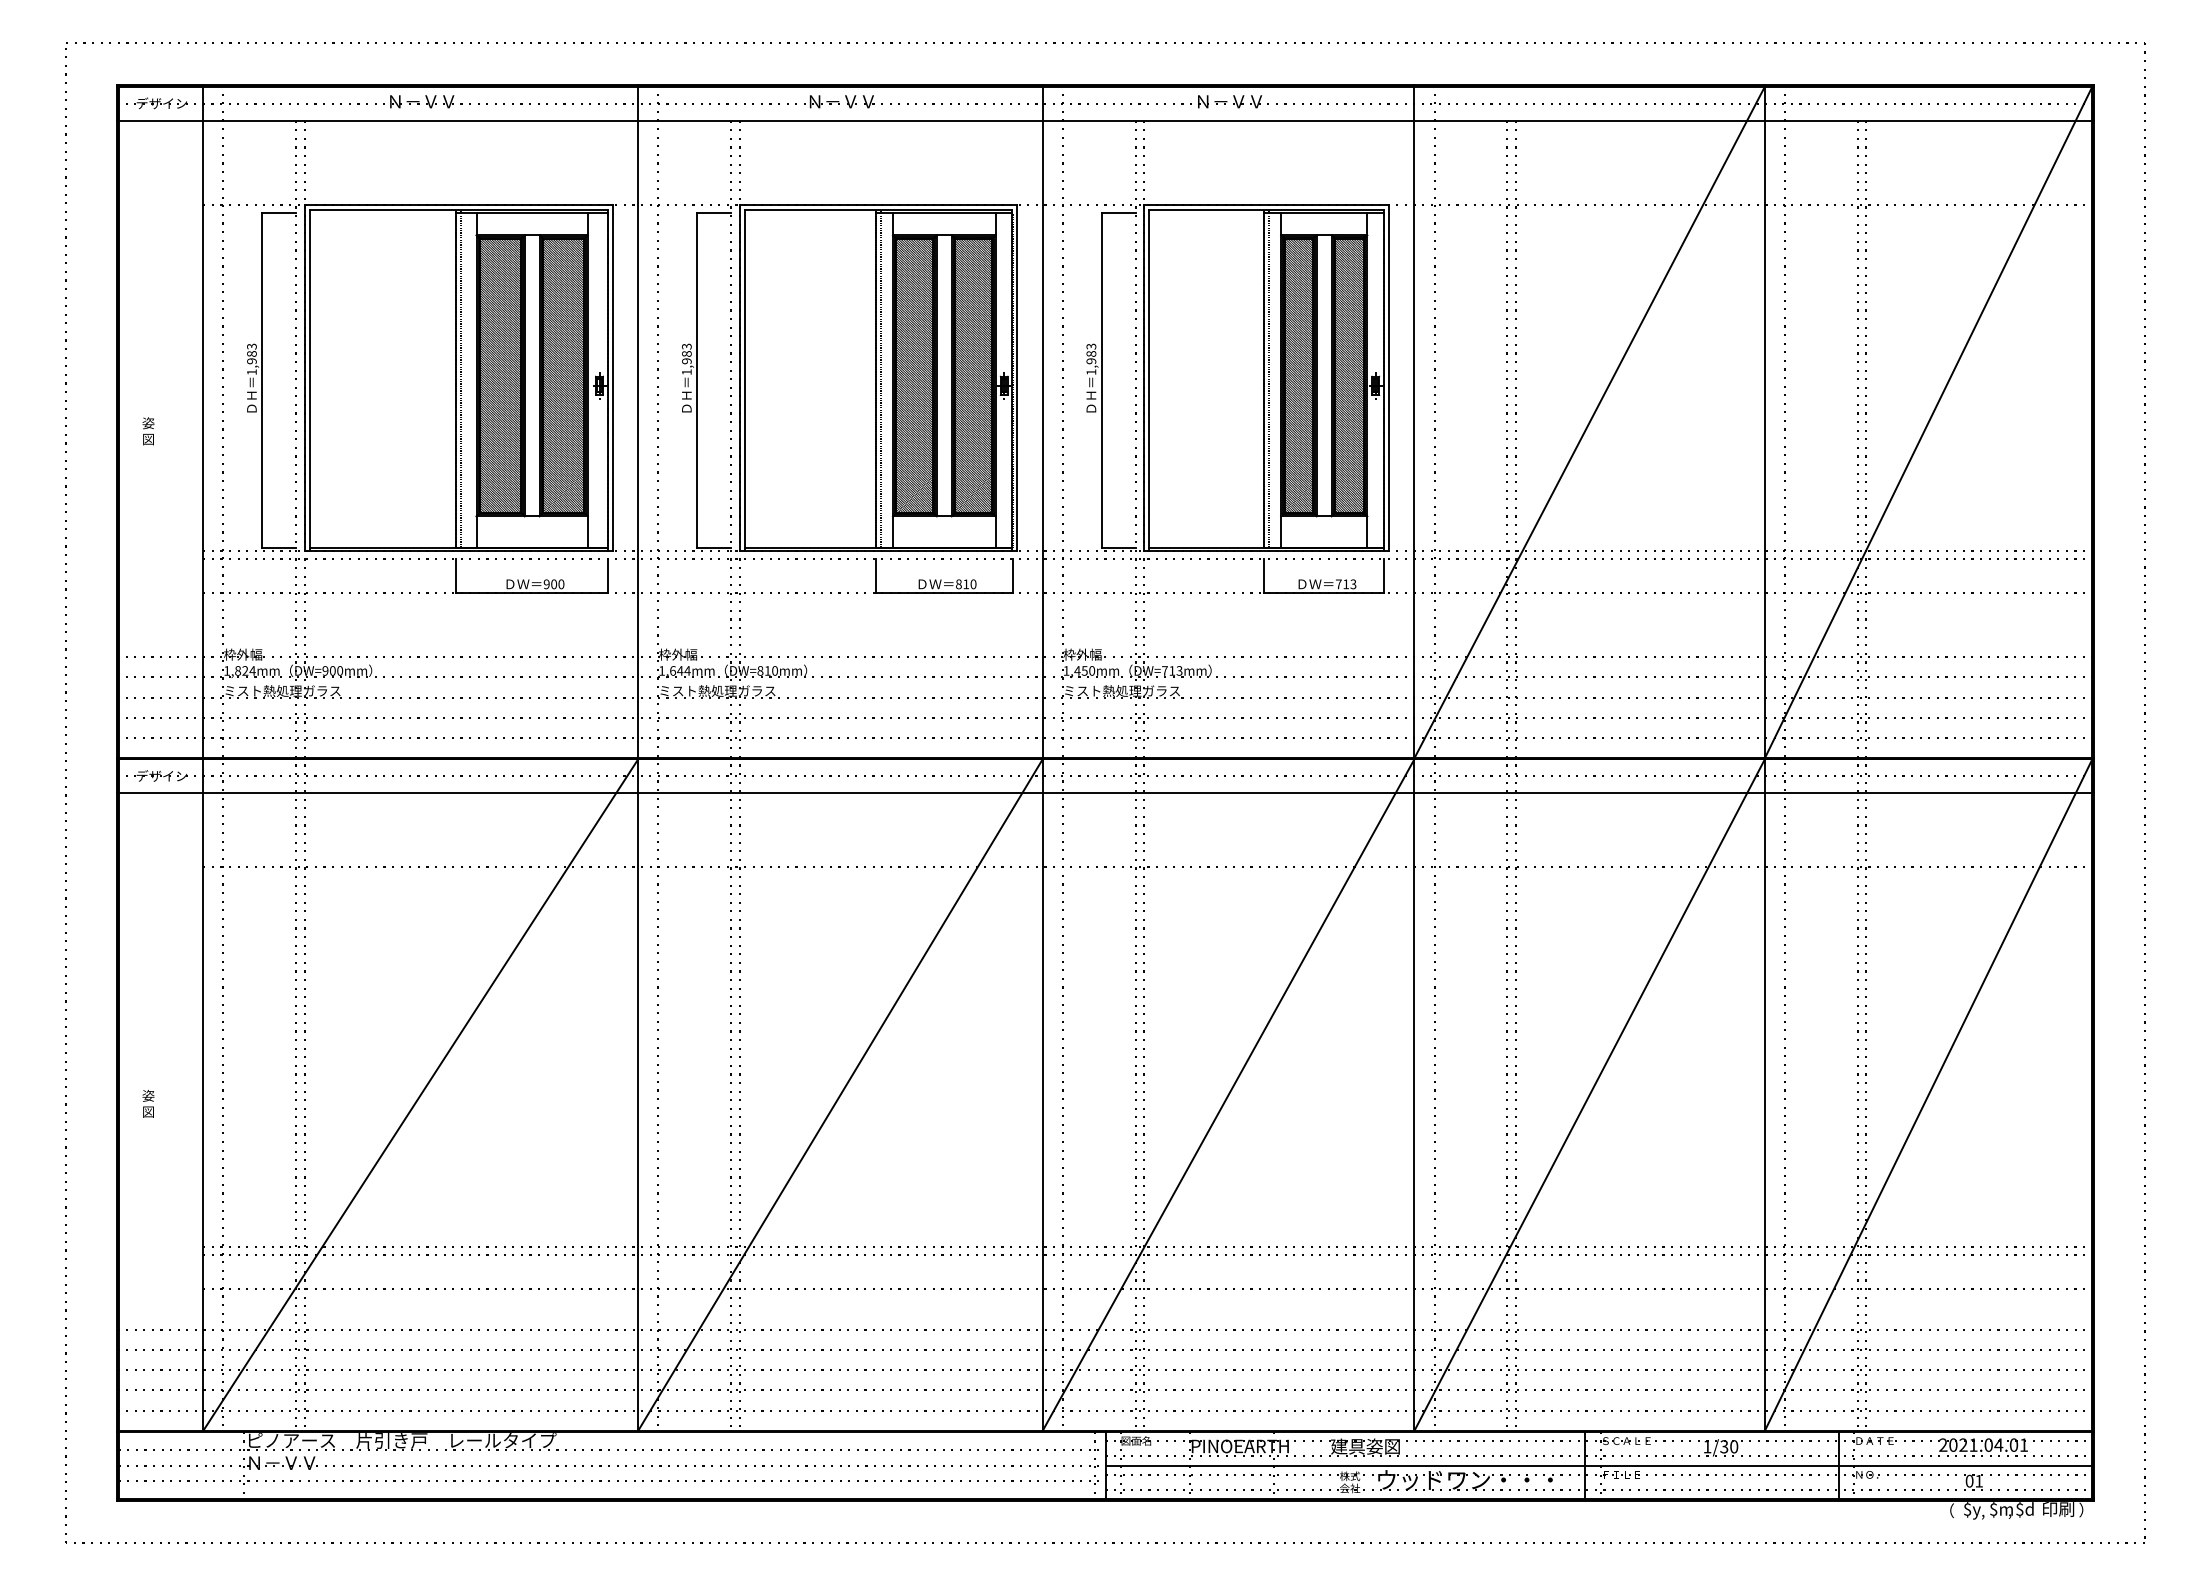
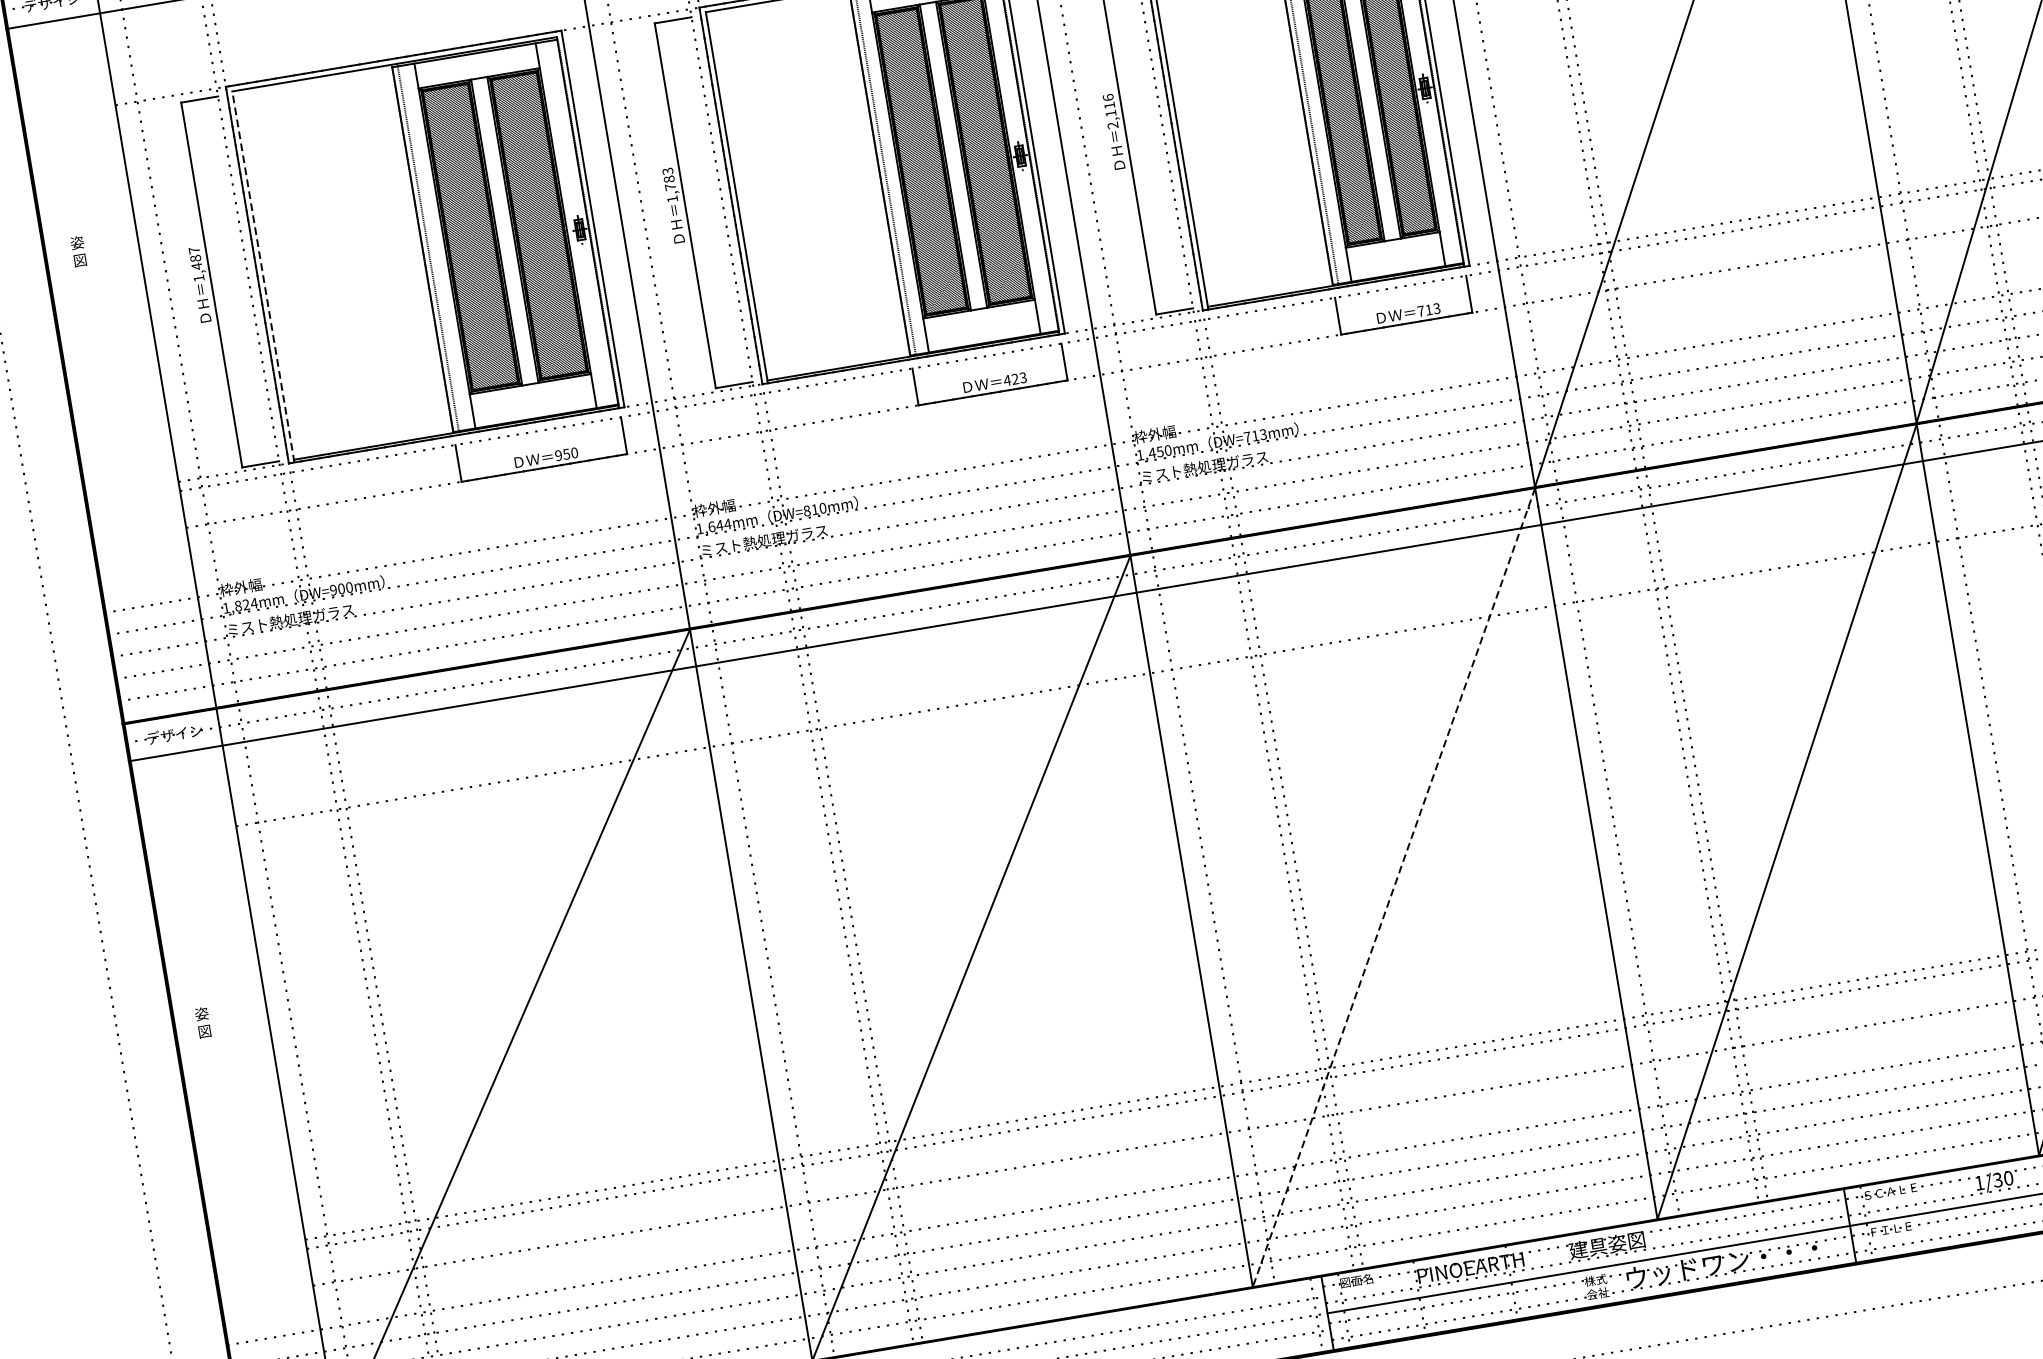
text: (251, 353) -> (195, 258), 1,983 -> 1,487
text: (1091, 359) -> (1110, 111), 1,983 -> 2,116
text: (686, 361) -> (670, 187), 1,983 -> 1,783
line: (309, 380) -> (263, 276), solid -> dashed
text: (148, 431) -> (78, 251), moved
text: (554, 584) -> (567, 454), 900 -> 950
text: (965, 584) -> (1014, 379), 810 -> 423
line: (1228, 1095) -> (1394, 887), solid -> dashed
text: (148, 1103) -> (203, 1022), moved

